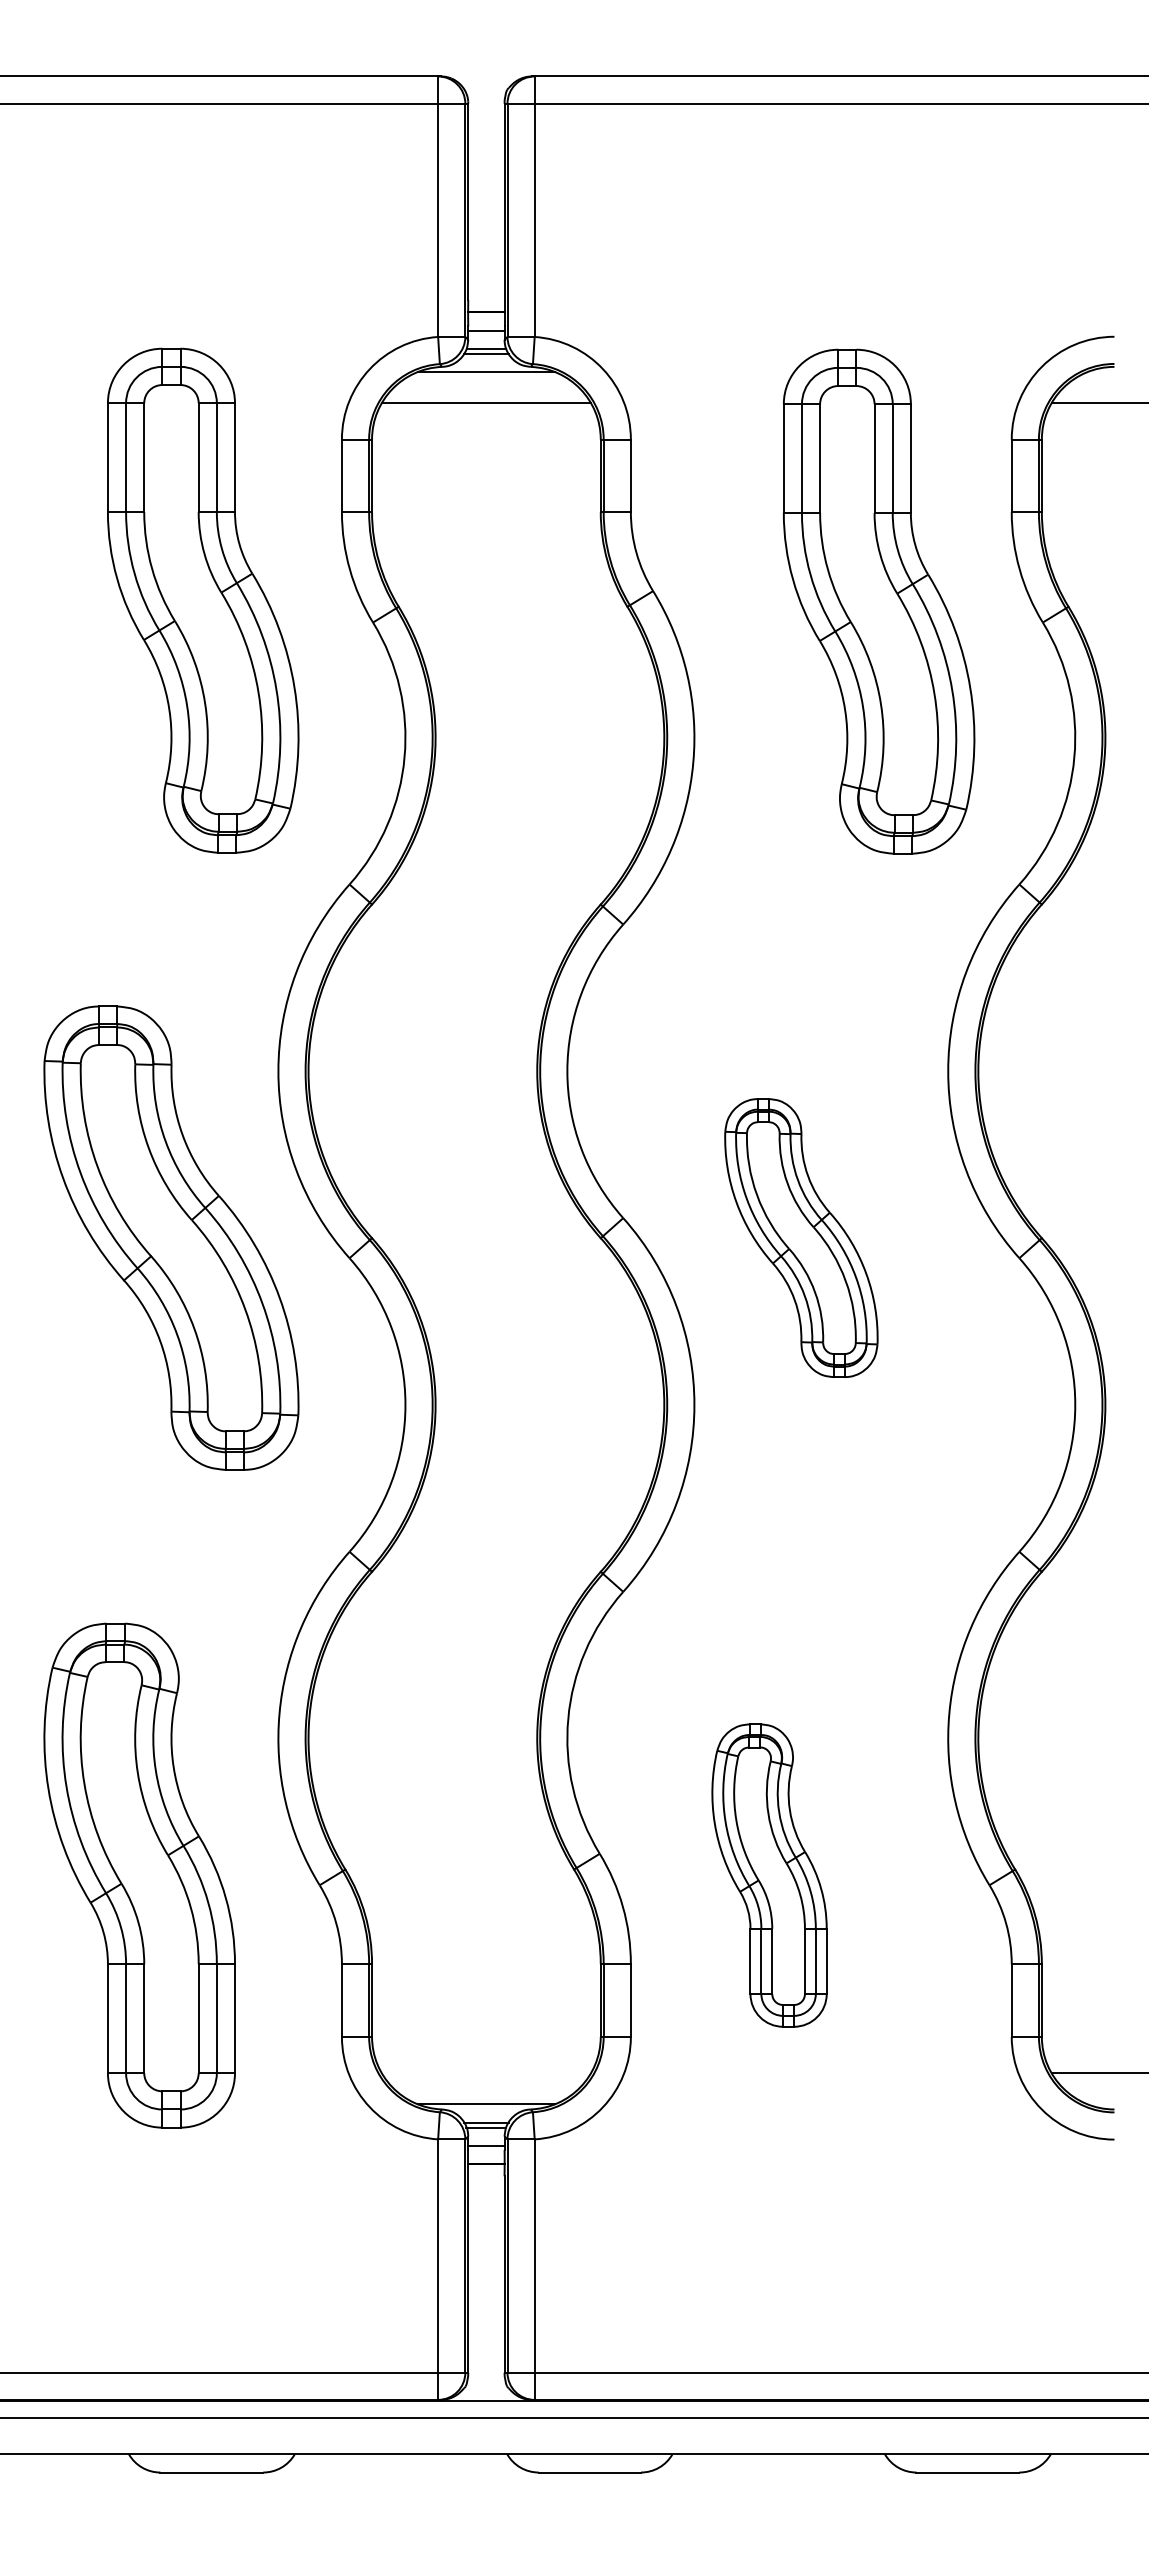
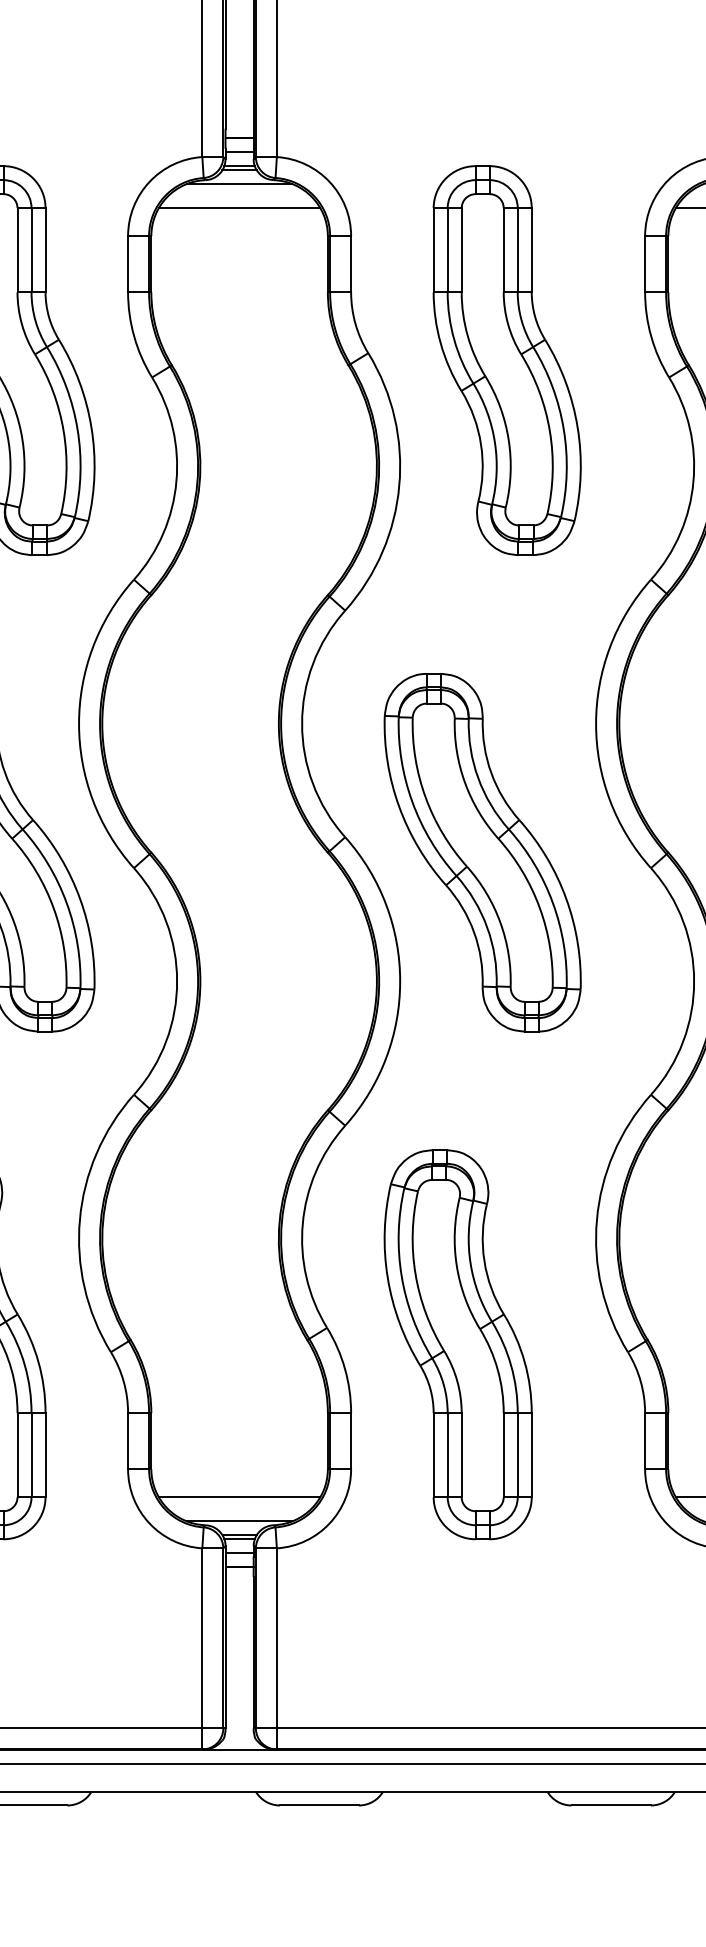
part: (878, 601) -> (506, 360), moved
part: (801, 1237) -> (482, 852), size x1.67
part: (769, 1875) -> (458, 1344), size x1.67
line: (486, 2073) -> (239, 1497), added

